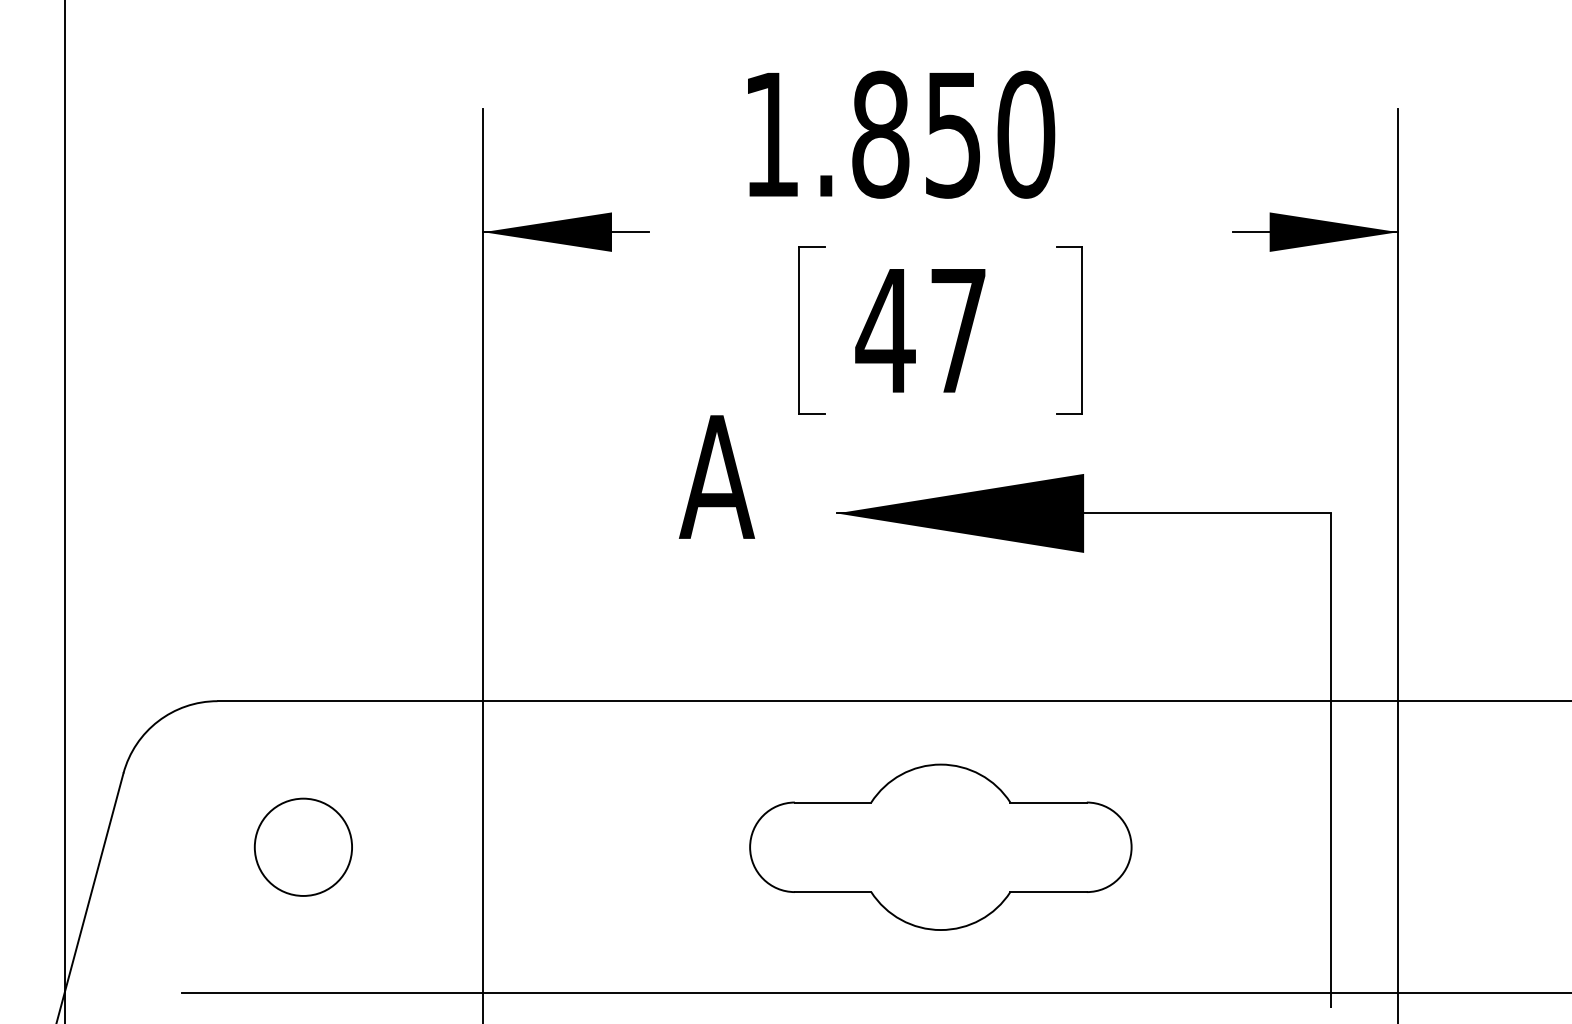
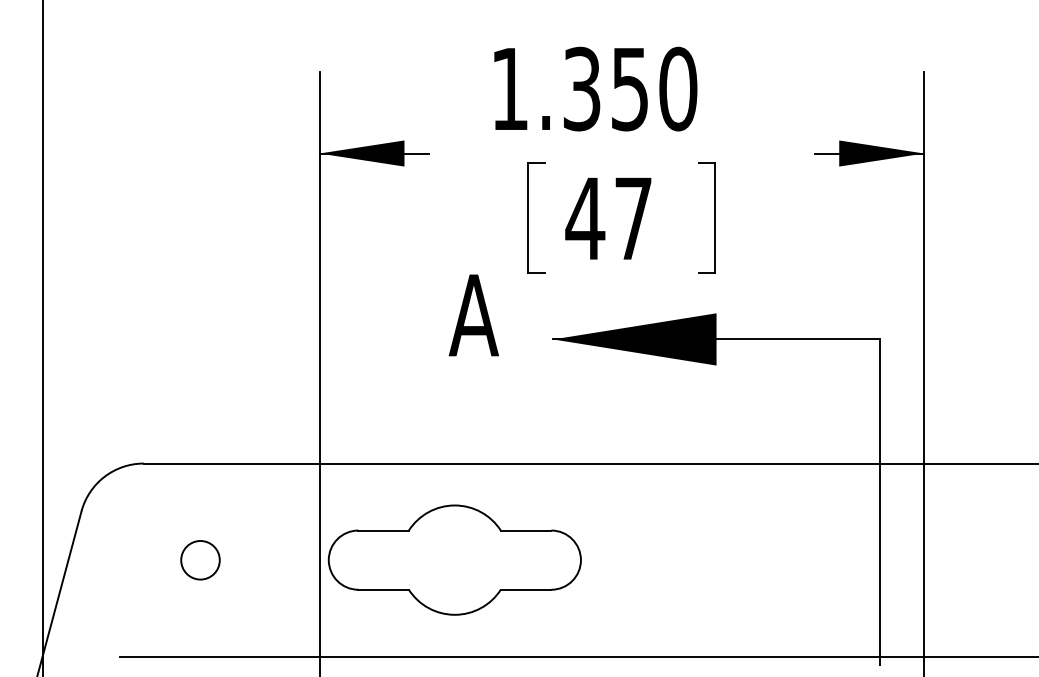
text: (881, 133) -> (582, 88), 1.850 -> 1.350
part: (940, 846) -> (454, 559), moved
circle: (303, 847) -> (200, 560), size x0.6

